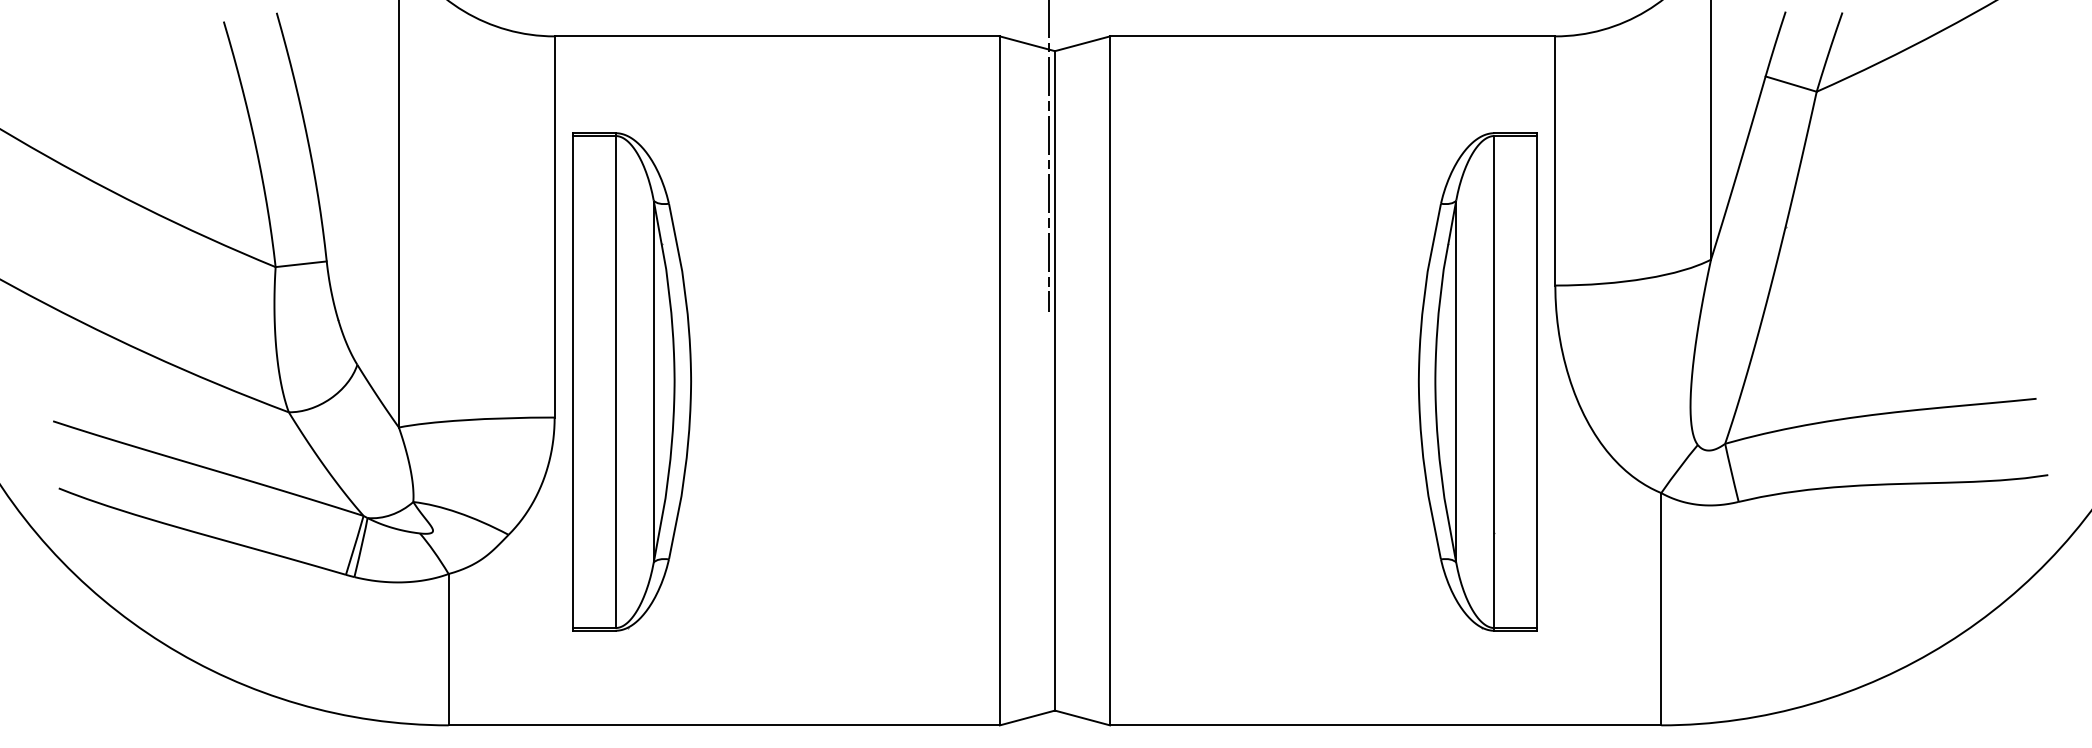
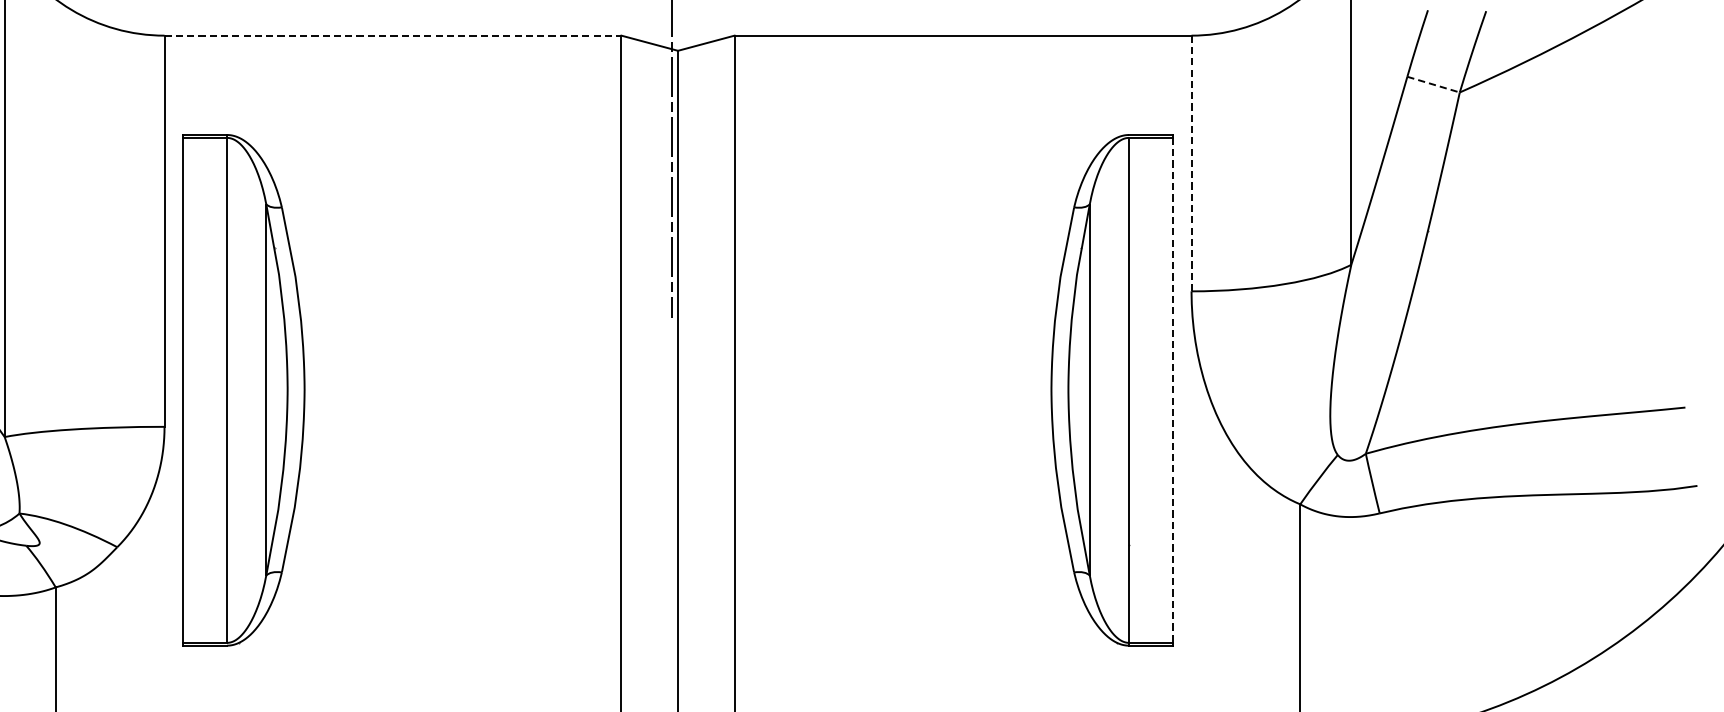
line: (777, 36) -> (393, 35), solid -> dashed
line: (1791, 84) -> (1433, 85), solid -> dashed
line: (1555, 160) -> (1191, 163), solid -> dashed
line: (1537, 382) -> (1173, 390), solid -> dashed

